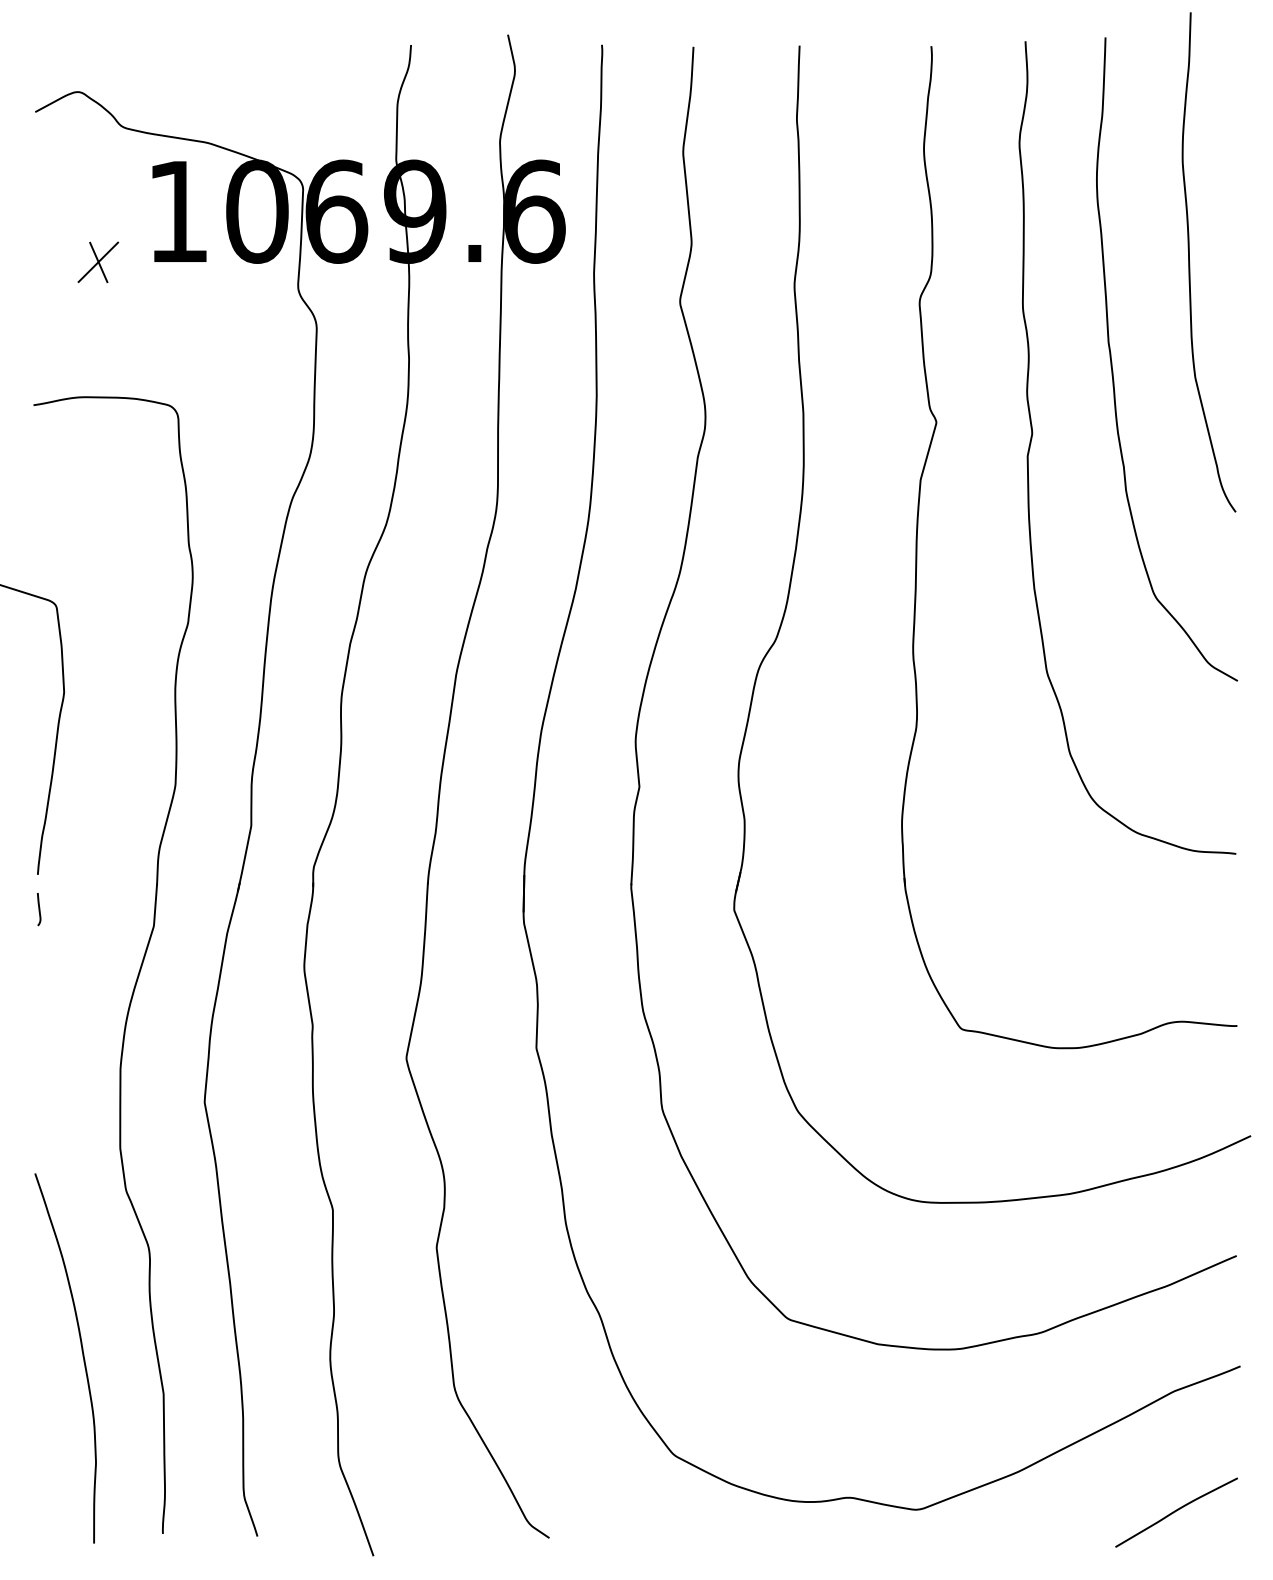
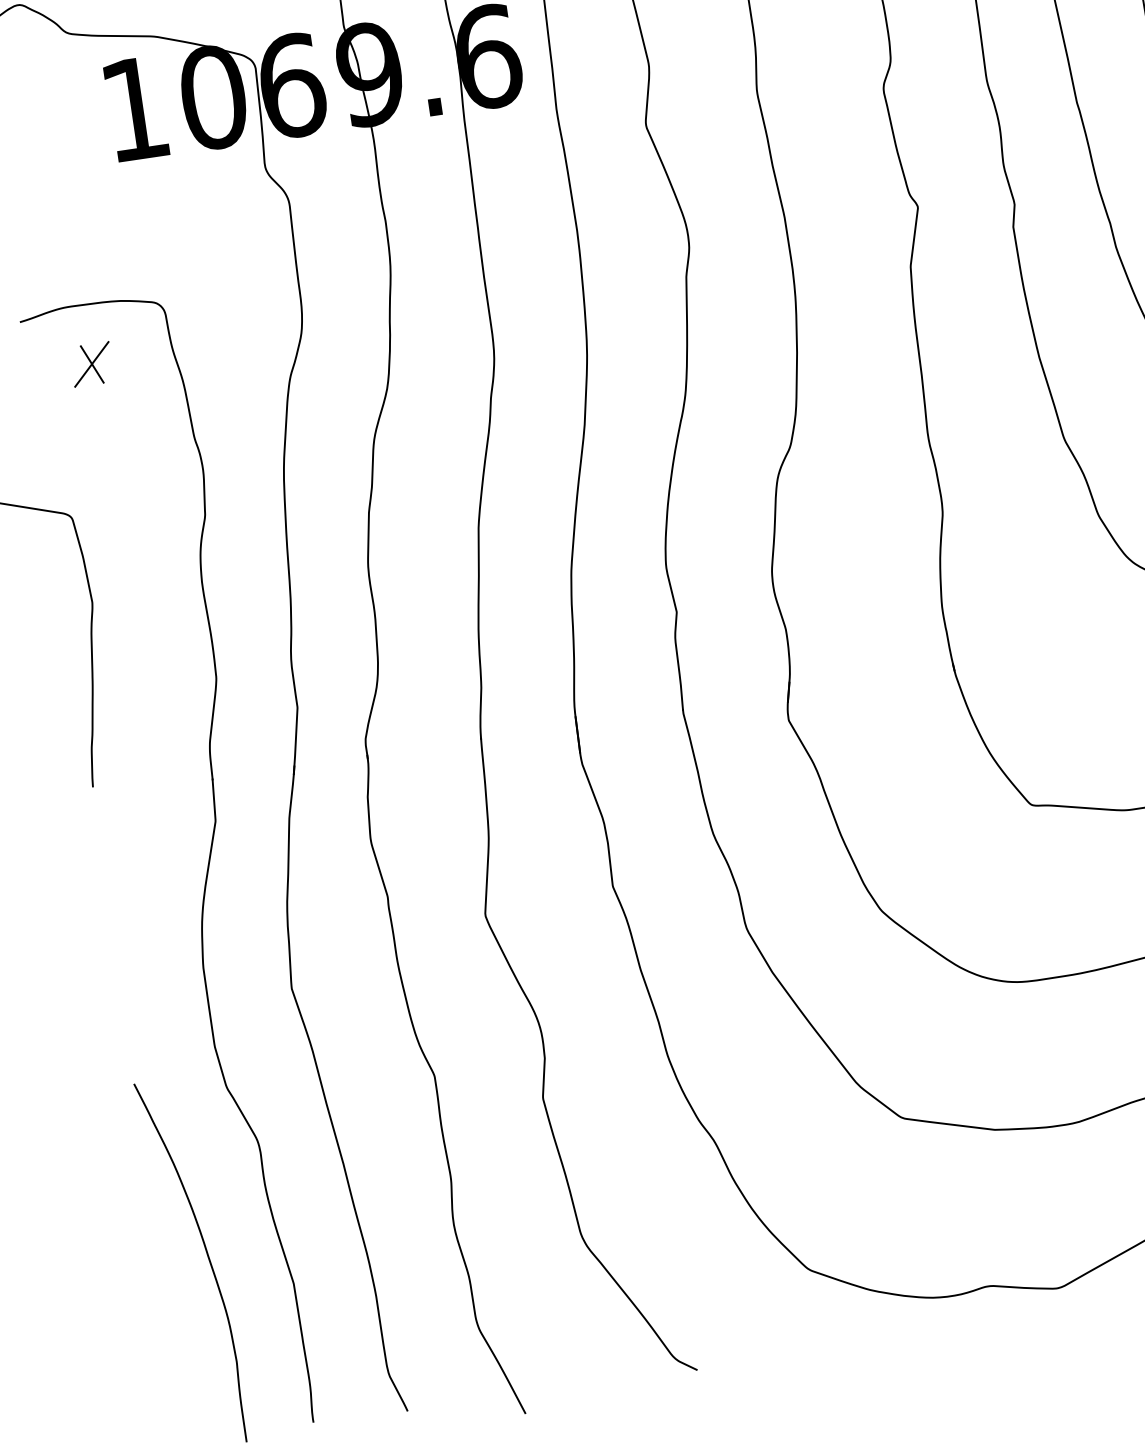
part: (98, 261) -> (91, 363), moved
curve: (39, 909) -> (99, 821), removed

